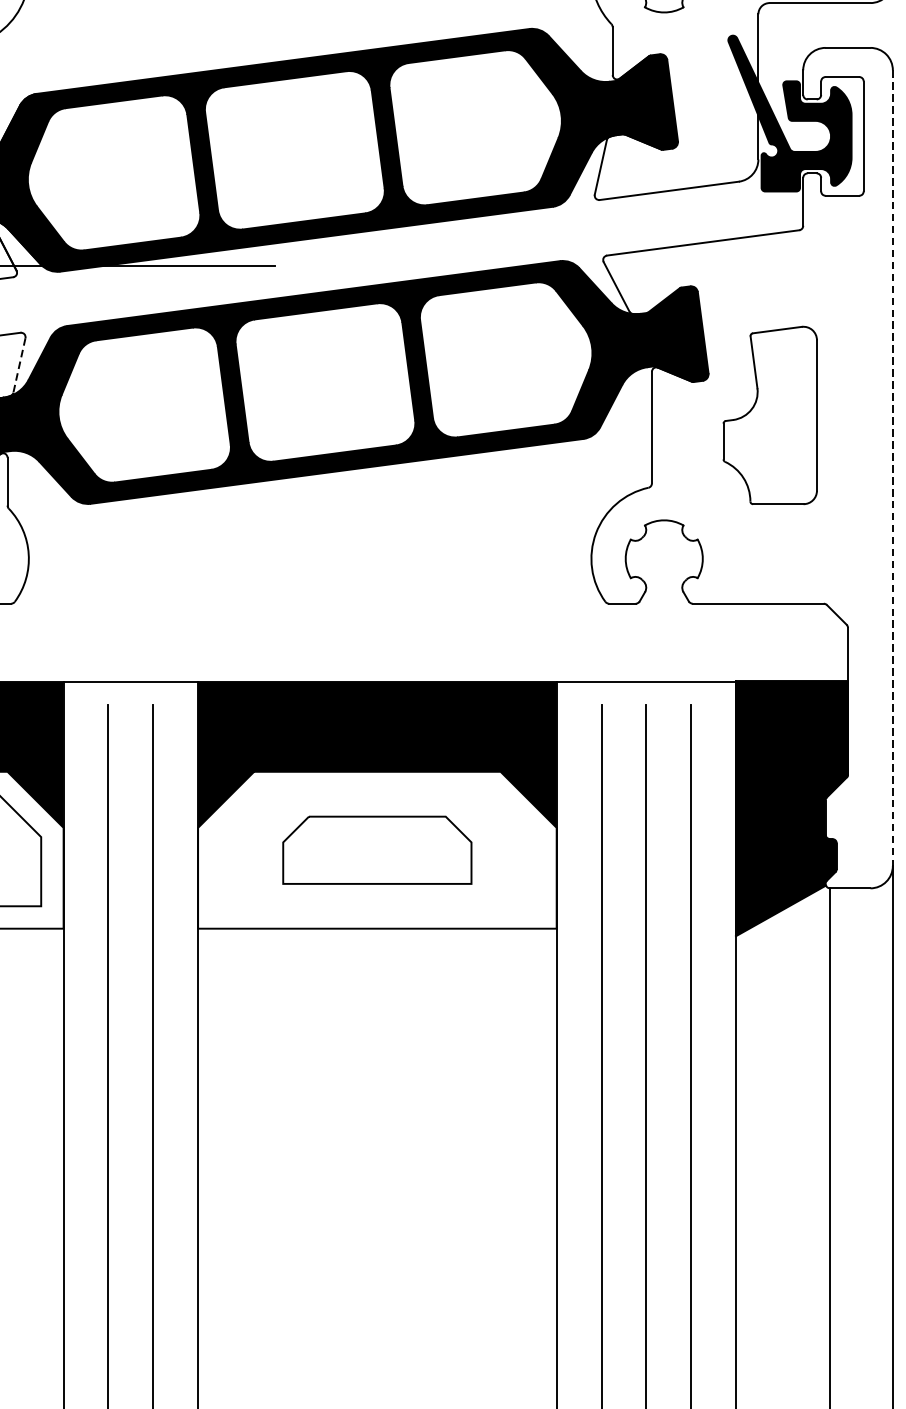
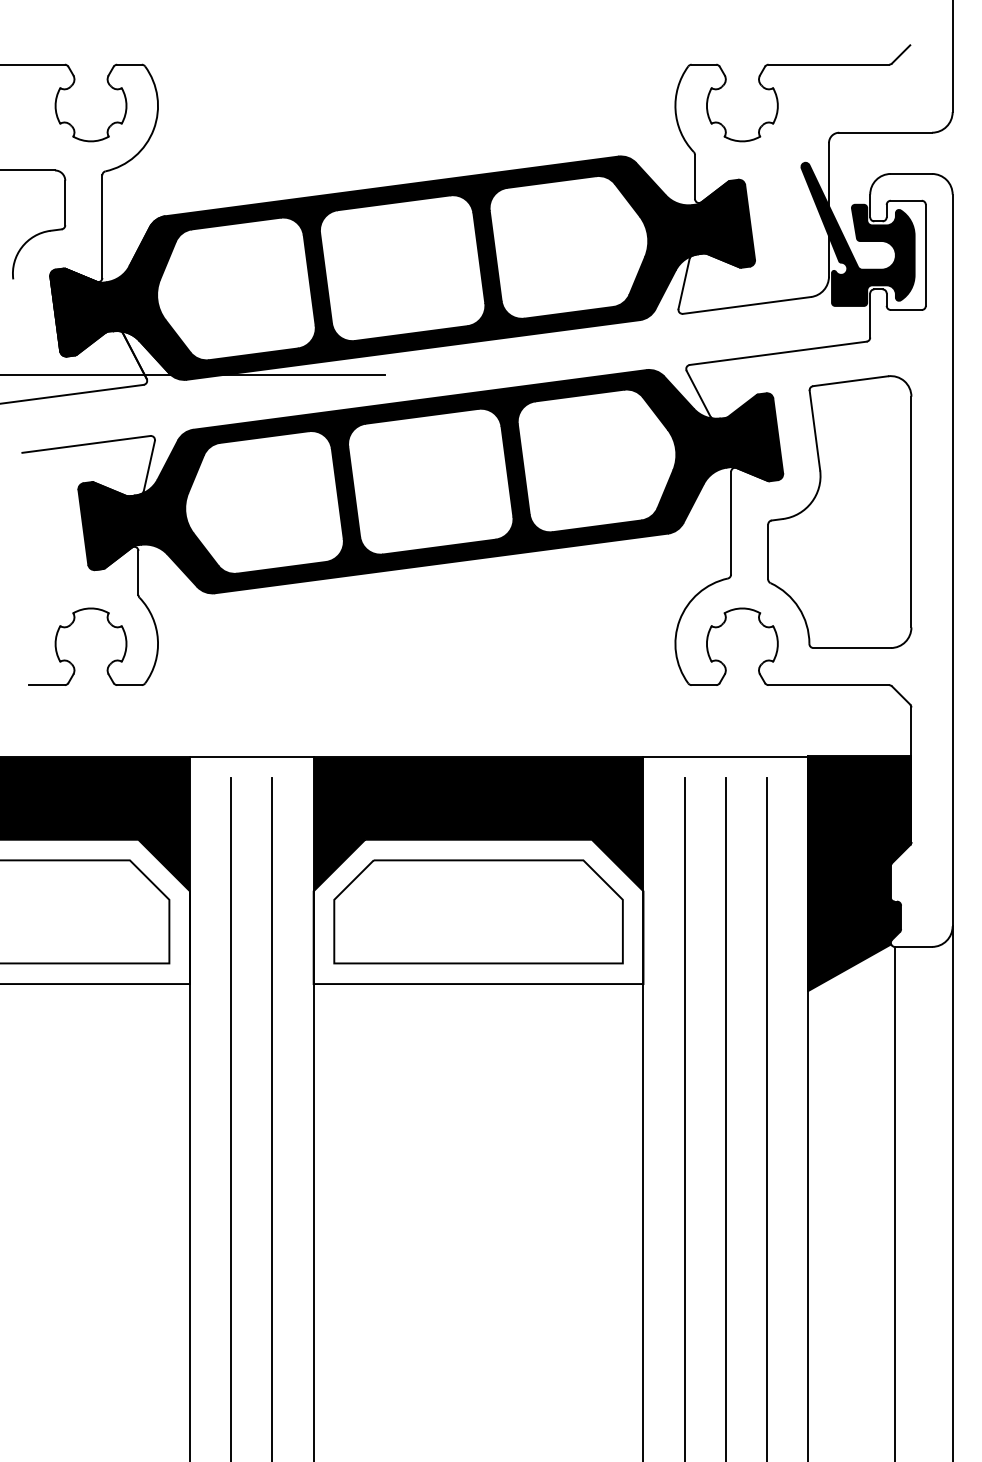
line: (19, 365) -> (149, 466), dashed -> solid
part: (769, 414) -> (839, 511), size x1.67
line: (892, 468) -> (952, 560), dashed -> solid
part: (377, 849) -> (478, 911), size x1.67

